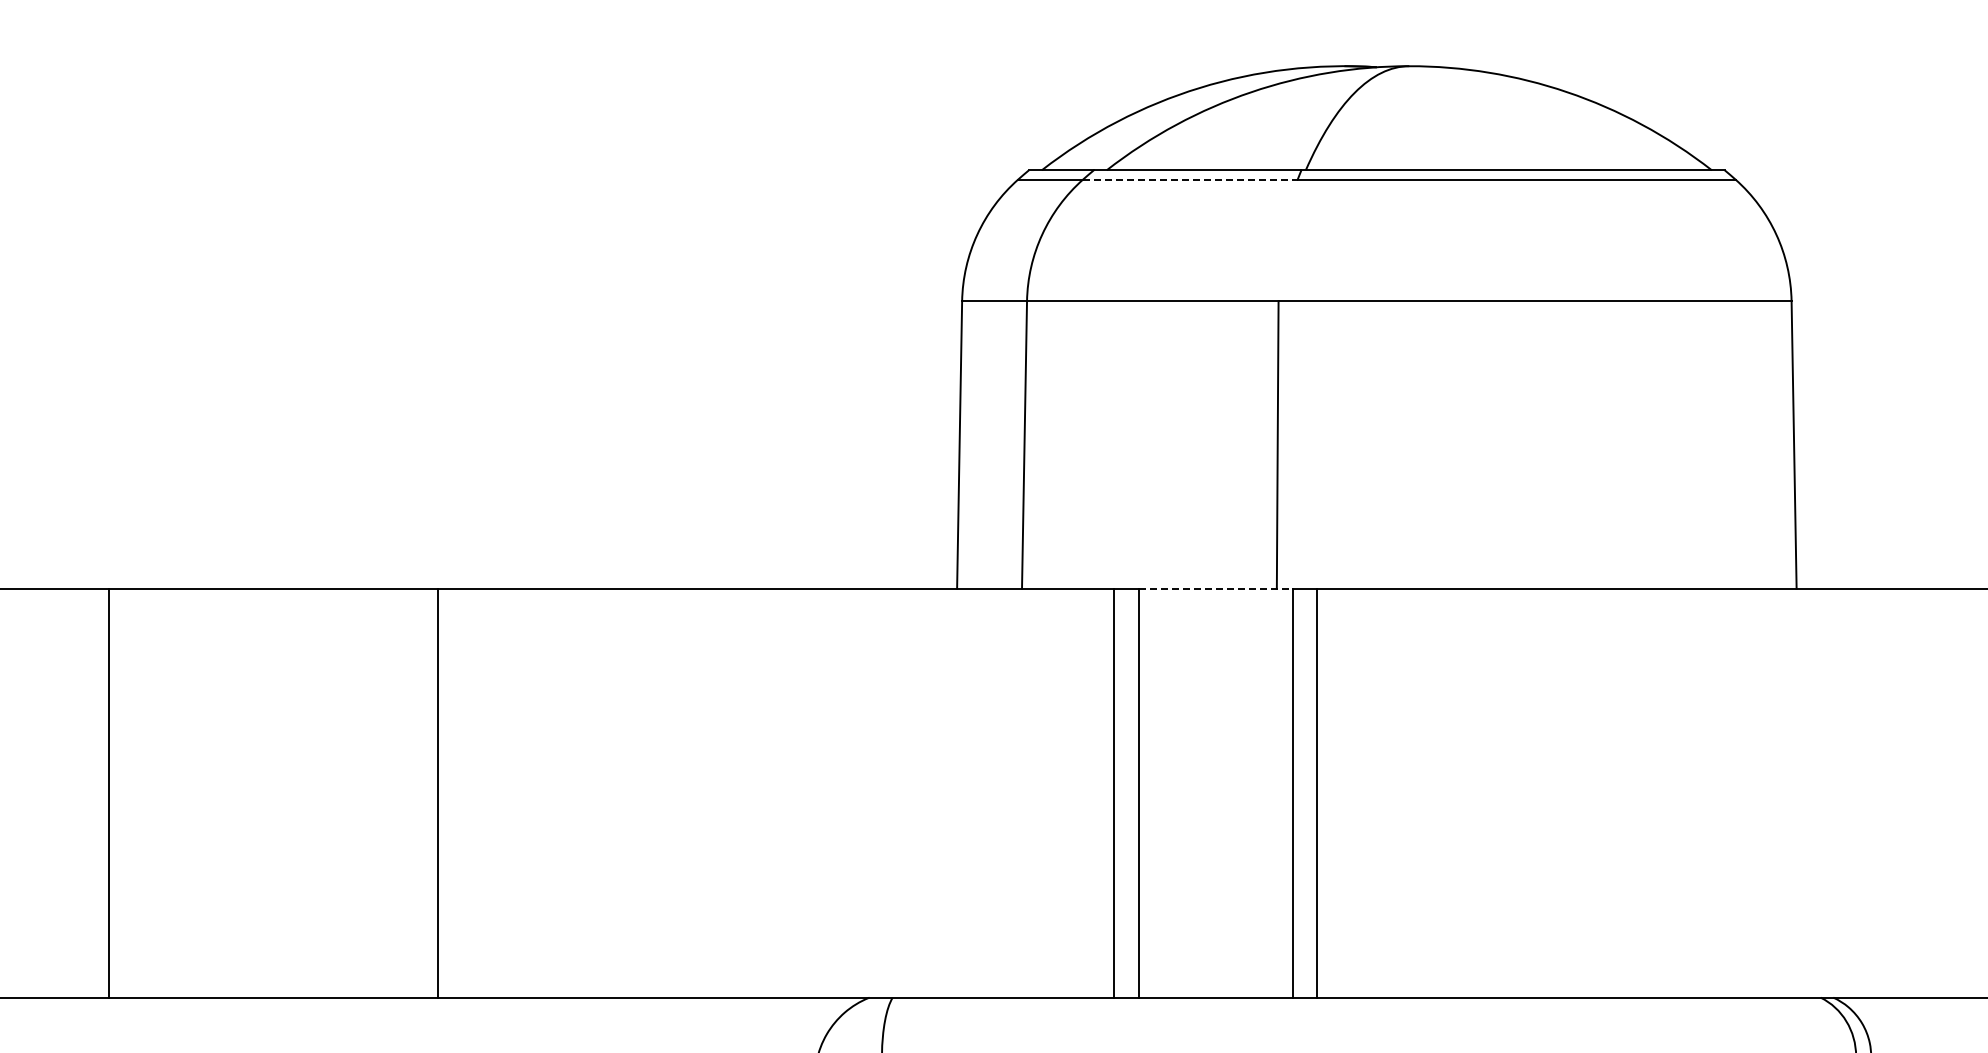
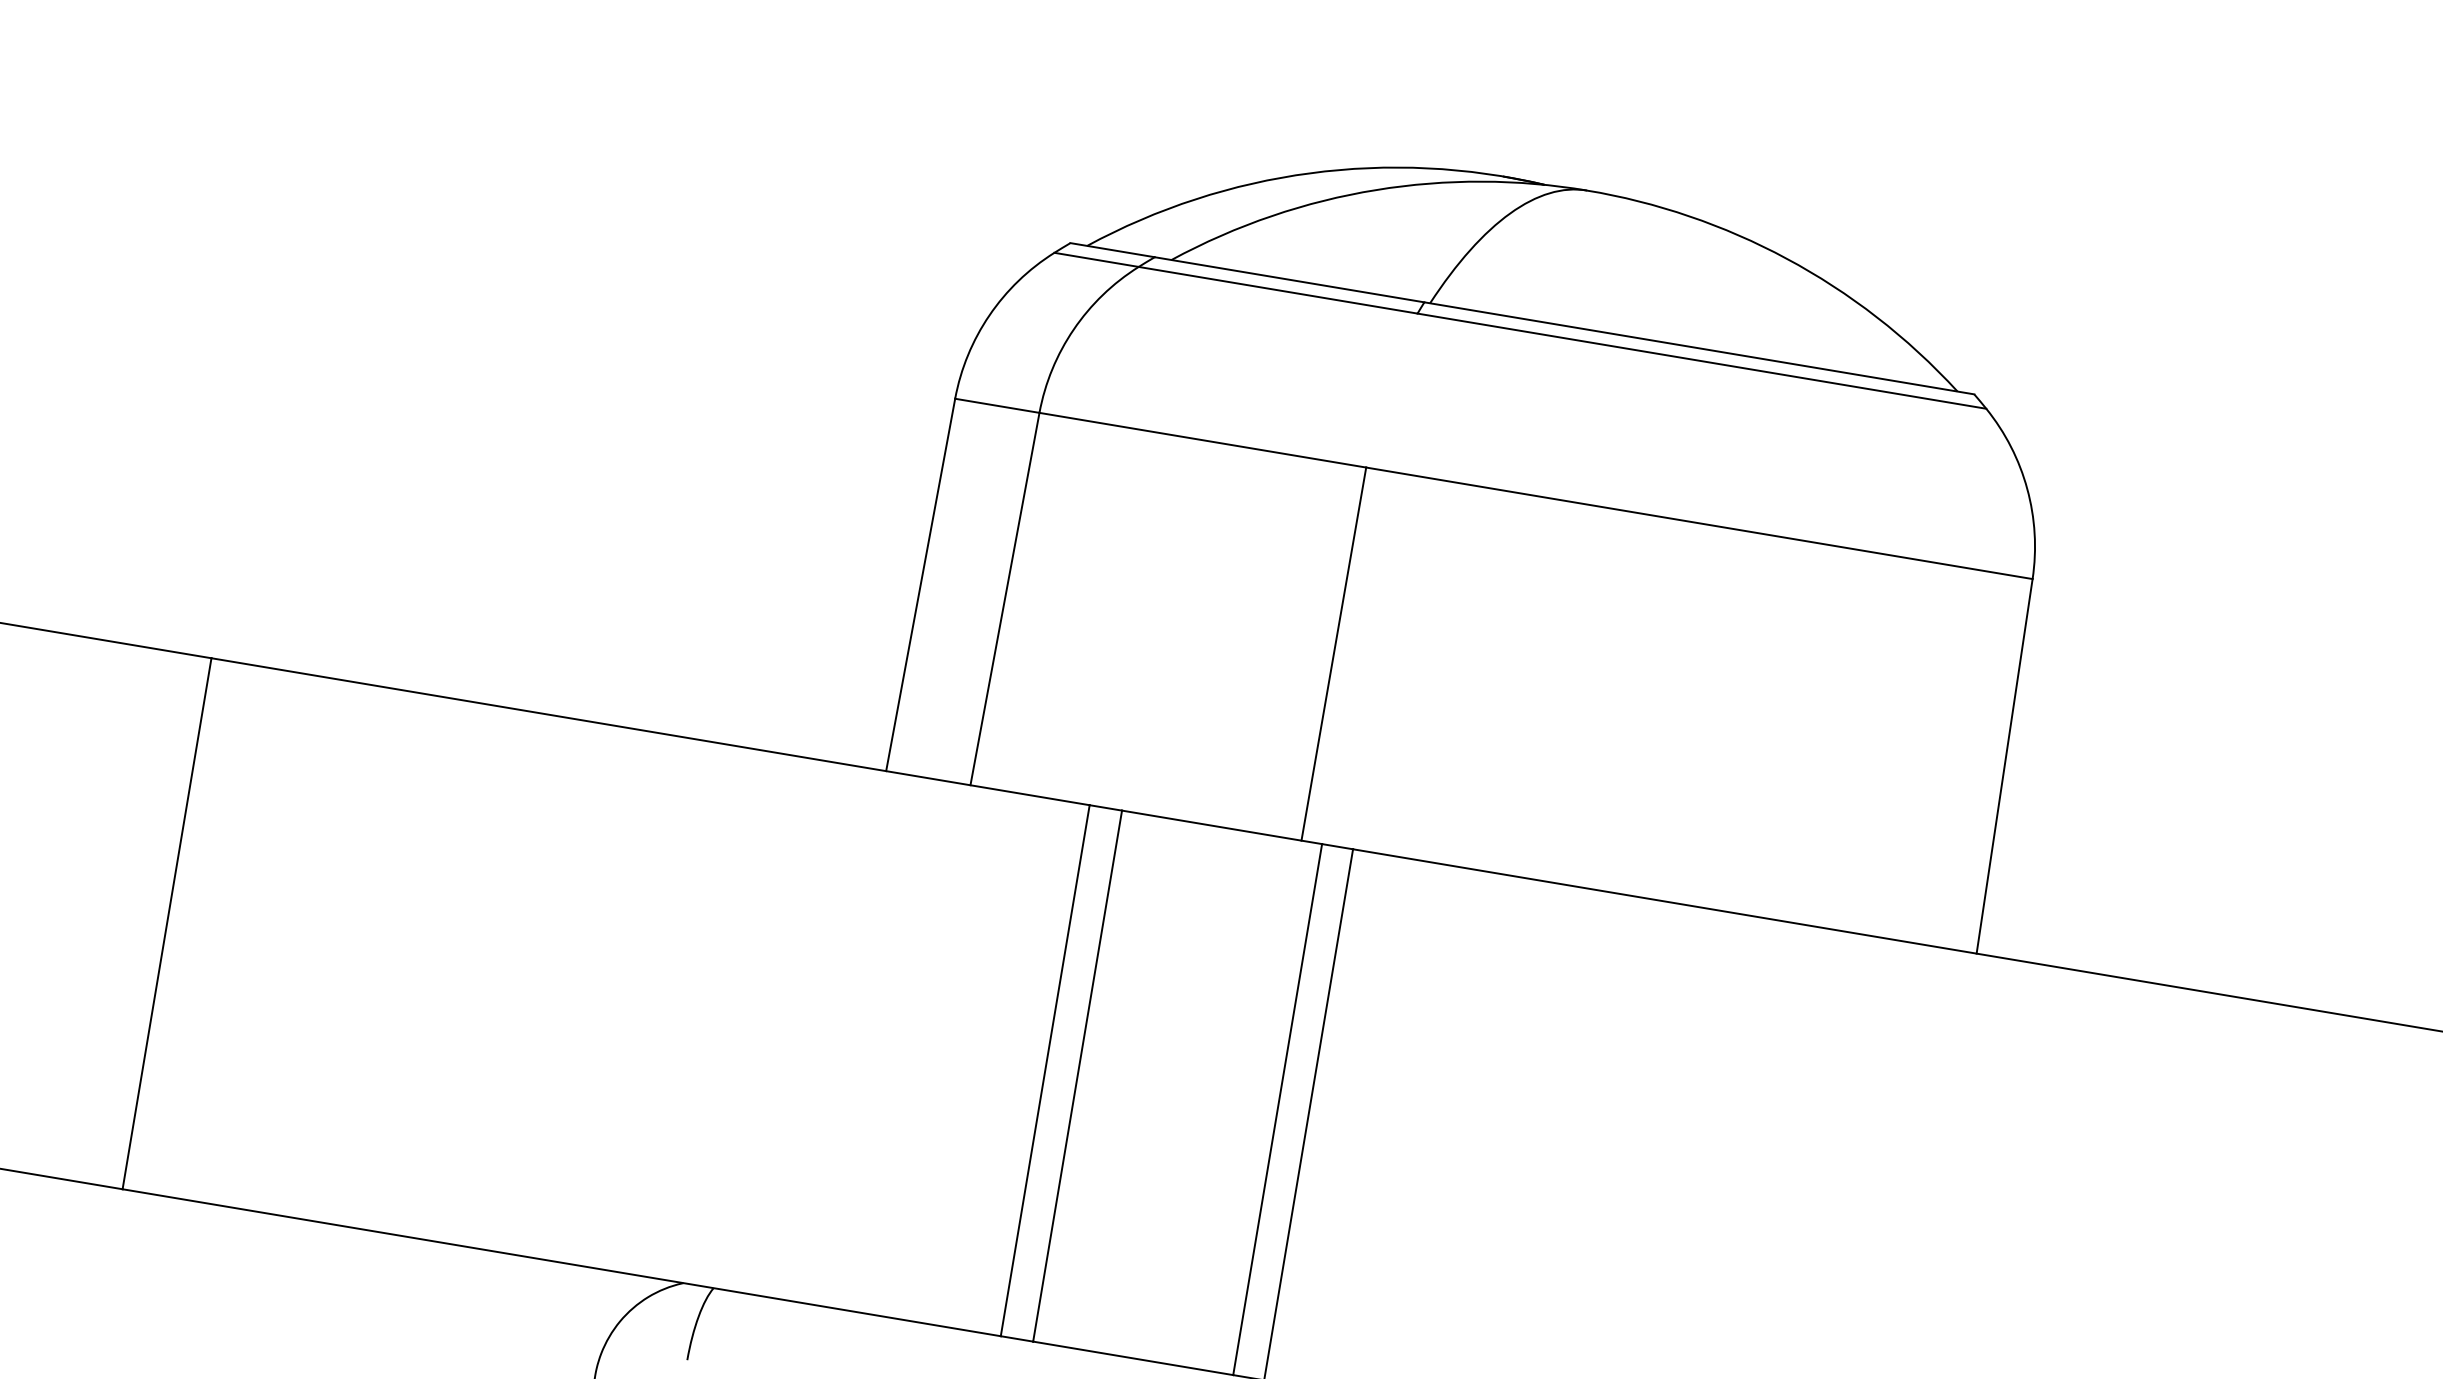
line: (1190, 179) -> (1278, 290), dashed -> solid
line: (1216, 588) -> (1223, 827), dashed -> solid

